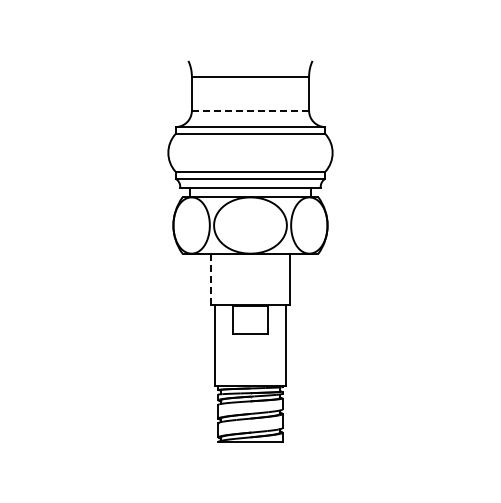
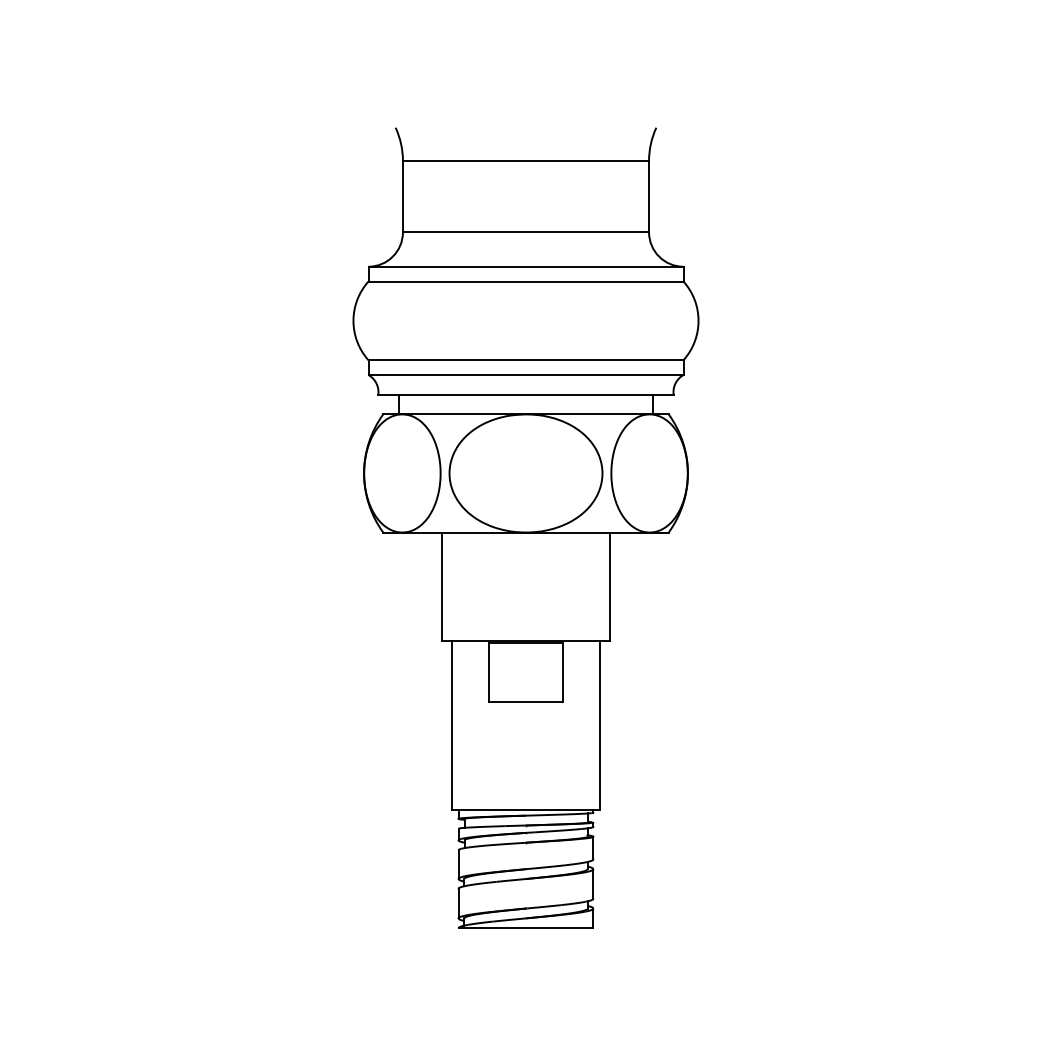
line: (250, 110) -> (526, 231), dashed -> solid
line: (210, 279) -> (441, 586), dashed -> solid

